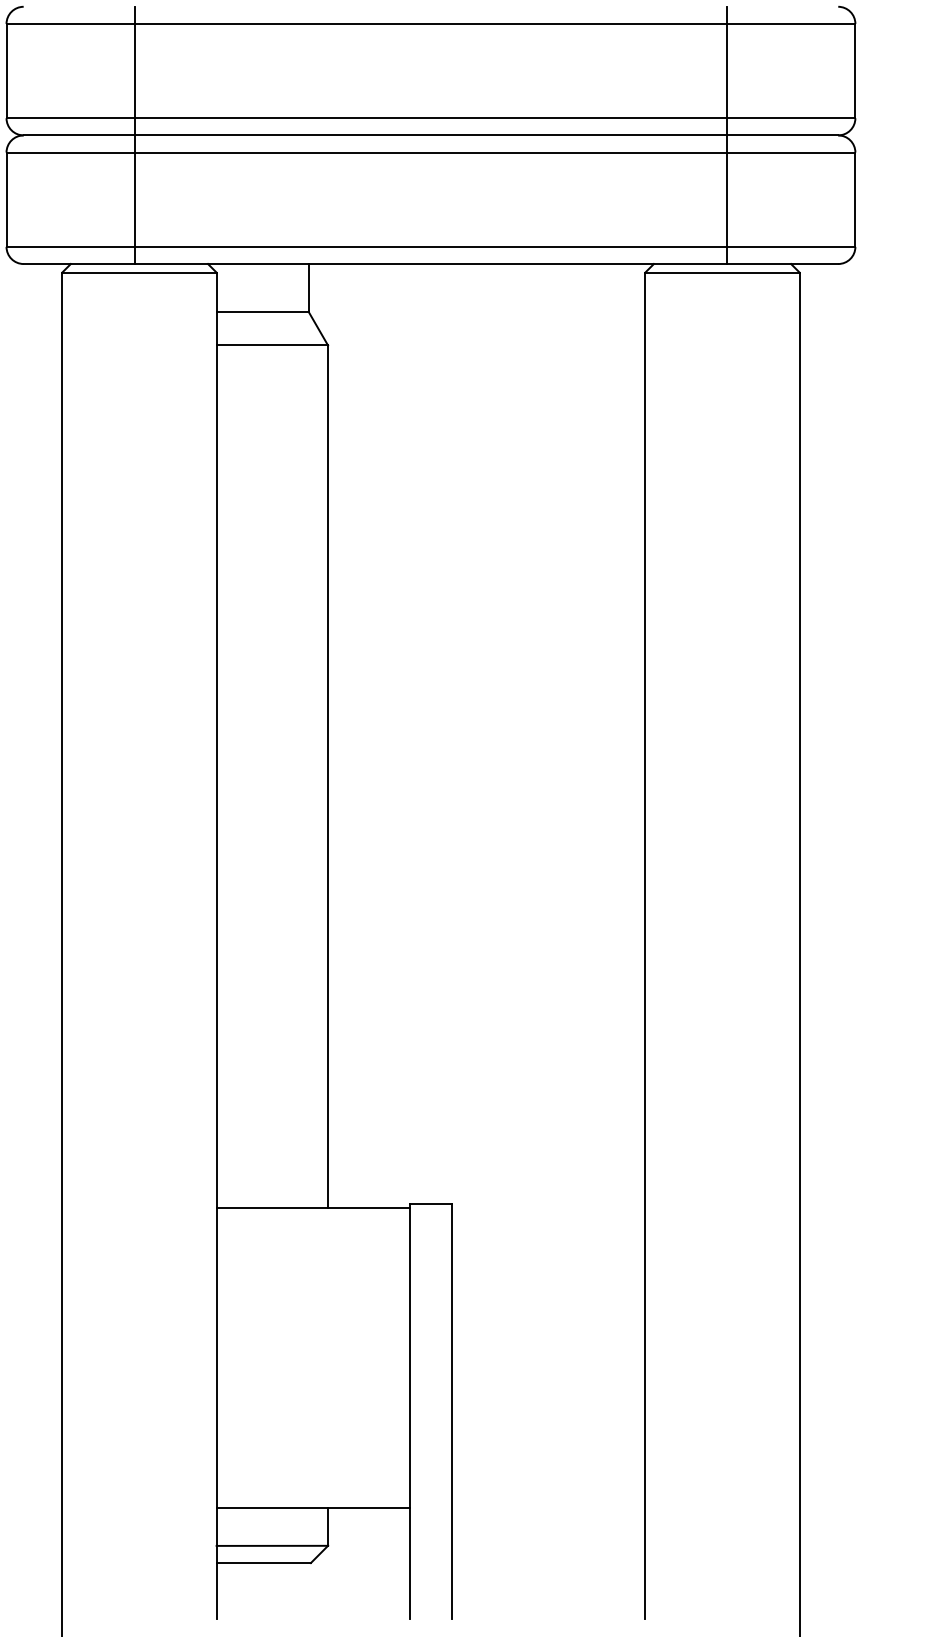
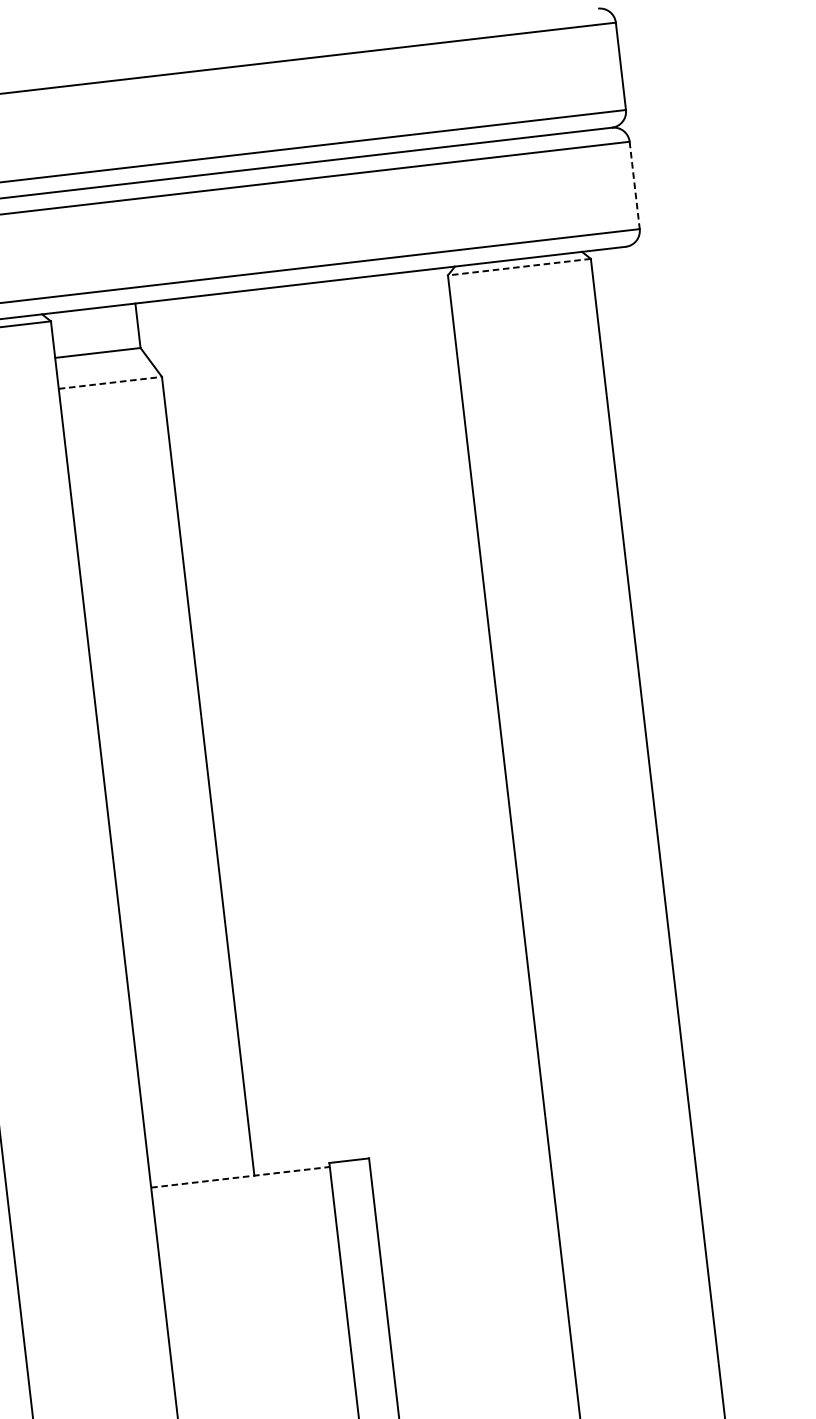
line: (726, 135) -> (508, 139), removed
line: (855, 200) -> (634, 186), solid -> dashed
line: (722, 272) -> (519, 267), solid -> dashed
line: (272, 345) -> (110, 382), solid -> dashed
line: (313, 1208) -> (240, 1177), solid -> dashed

